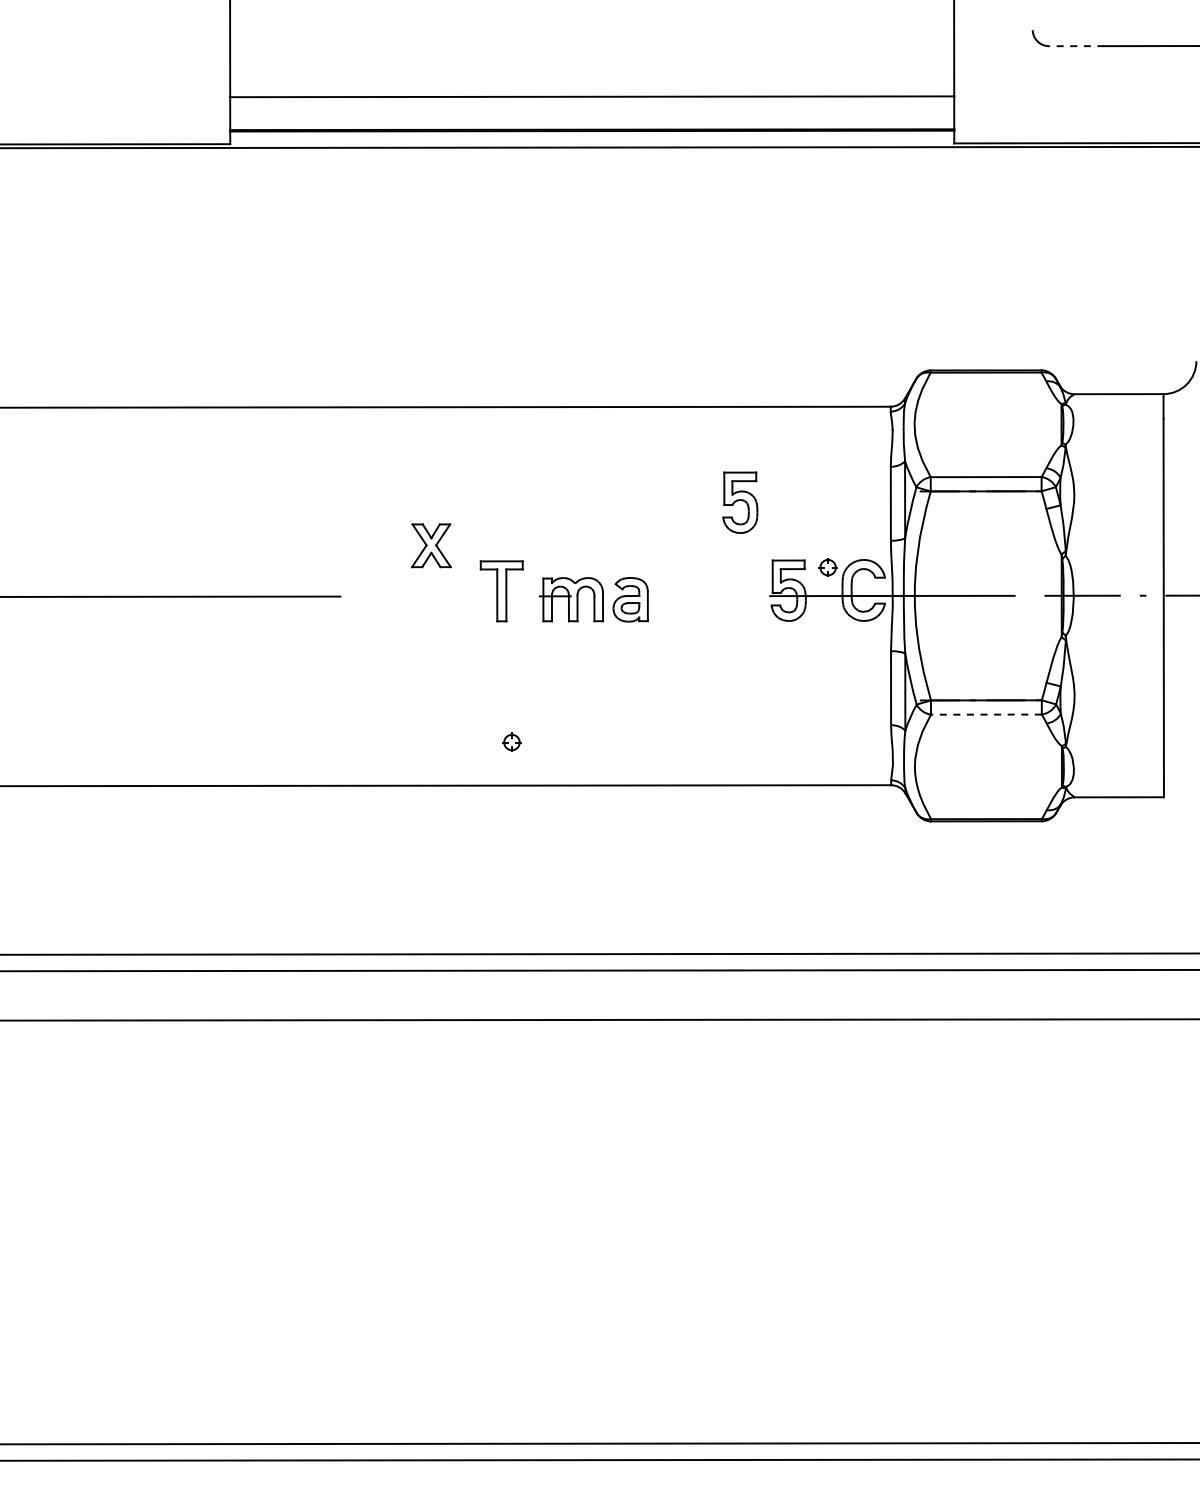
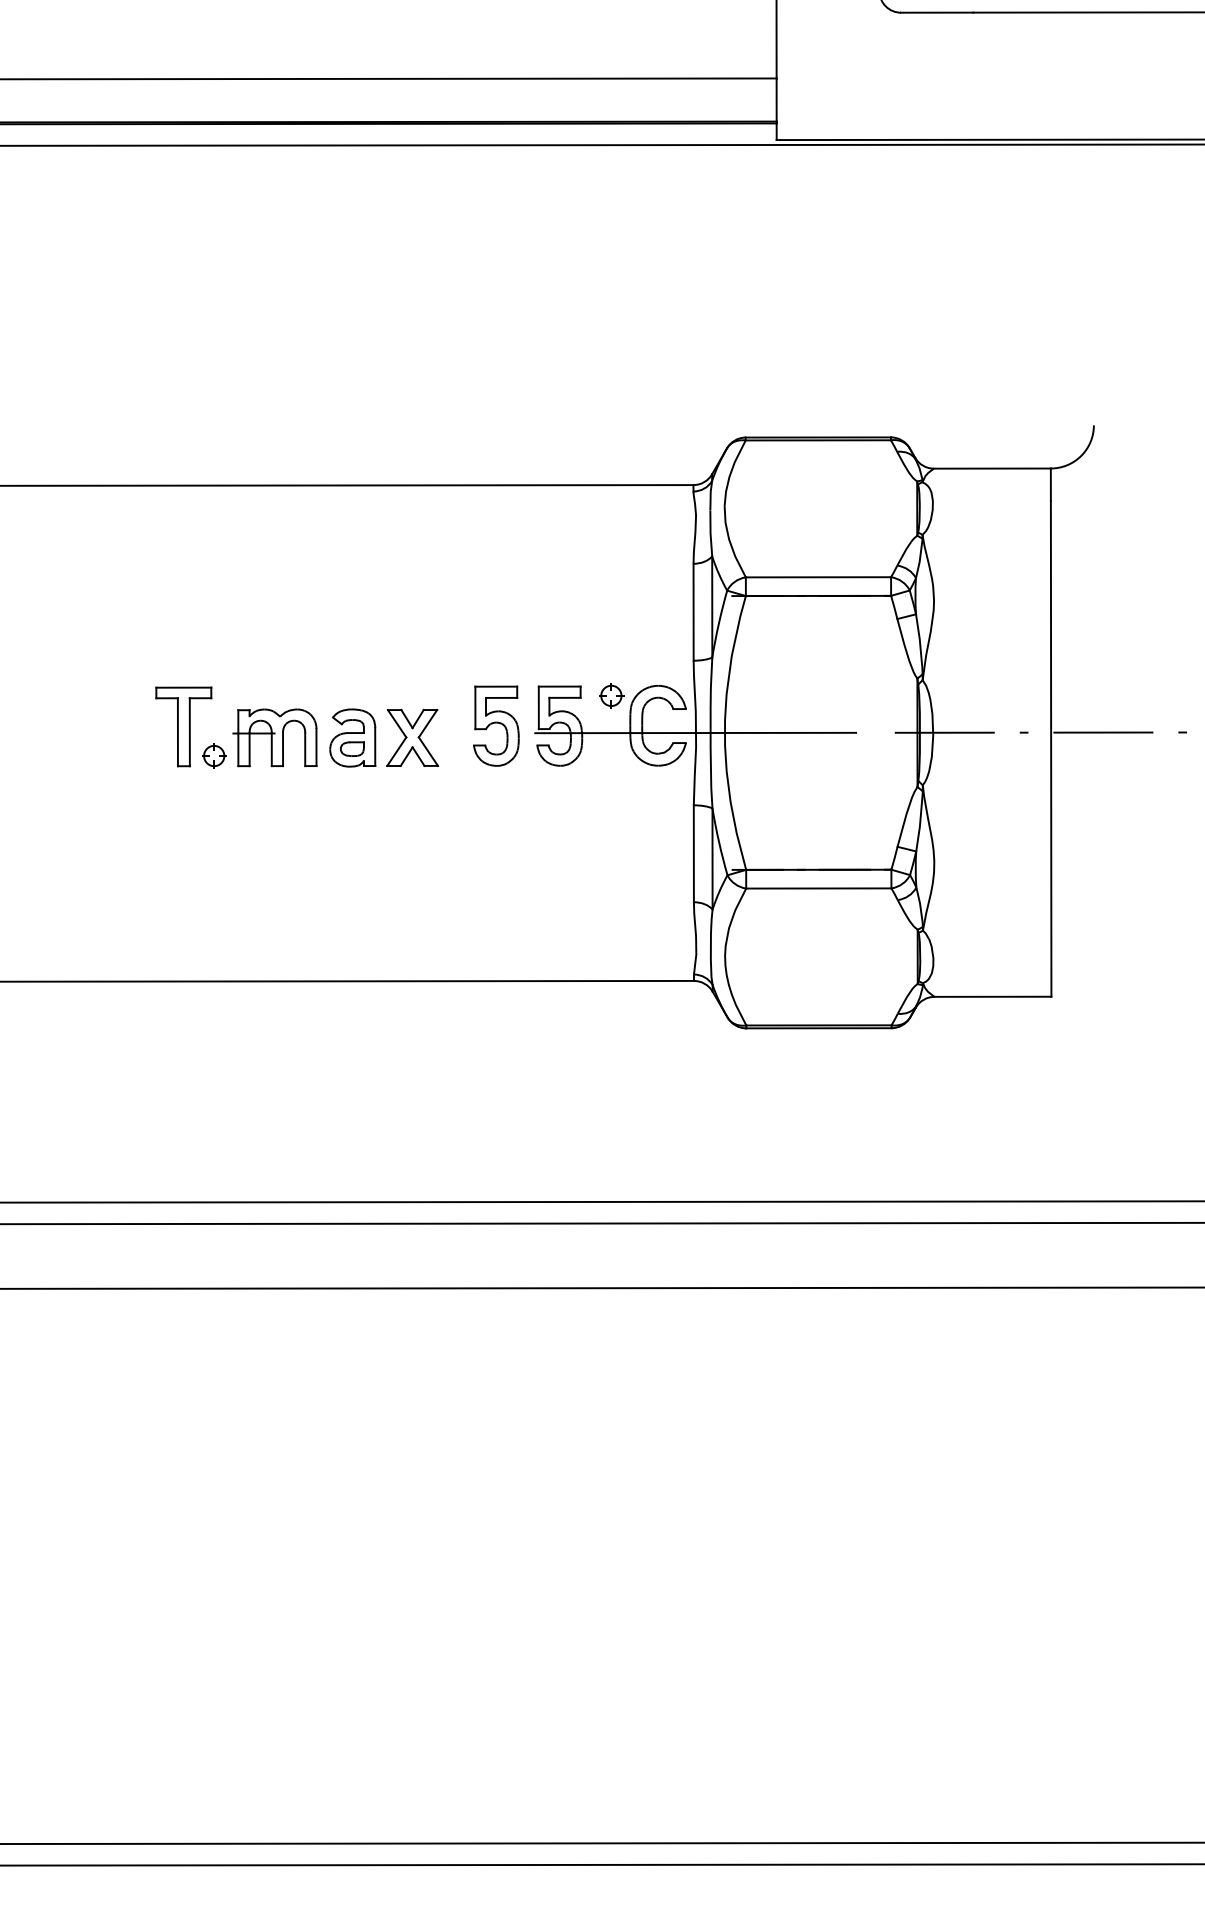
line: (1076, 46) -> (936, 13), dashed -> solid
part: (740, 502) -> (496, 725), moved
part: (431, 545) -> (412, 737), moved
line: (985, 714) -> (817, 888), dashed -> solid
part: (511, 741) -> (213, 754), moved

